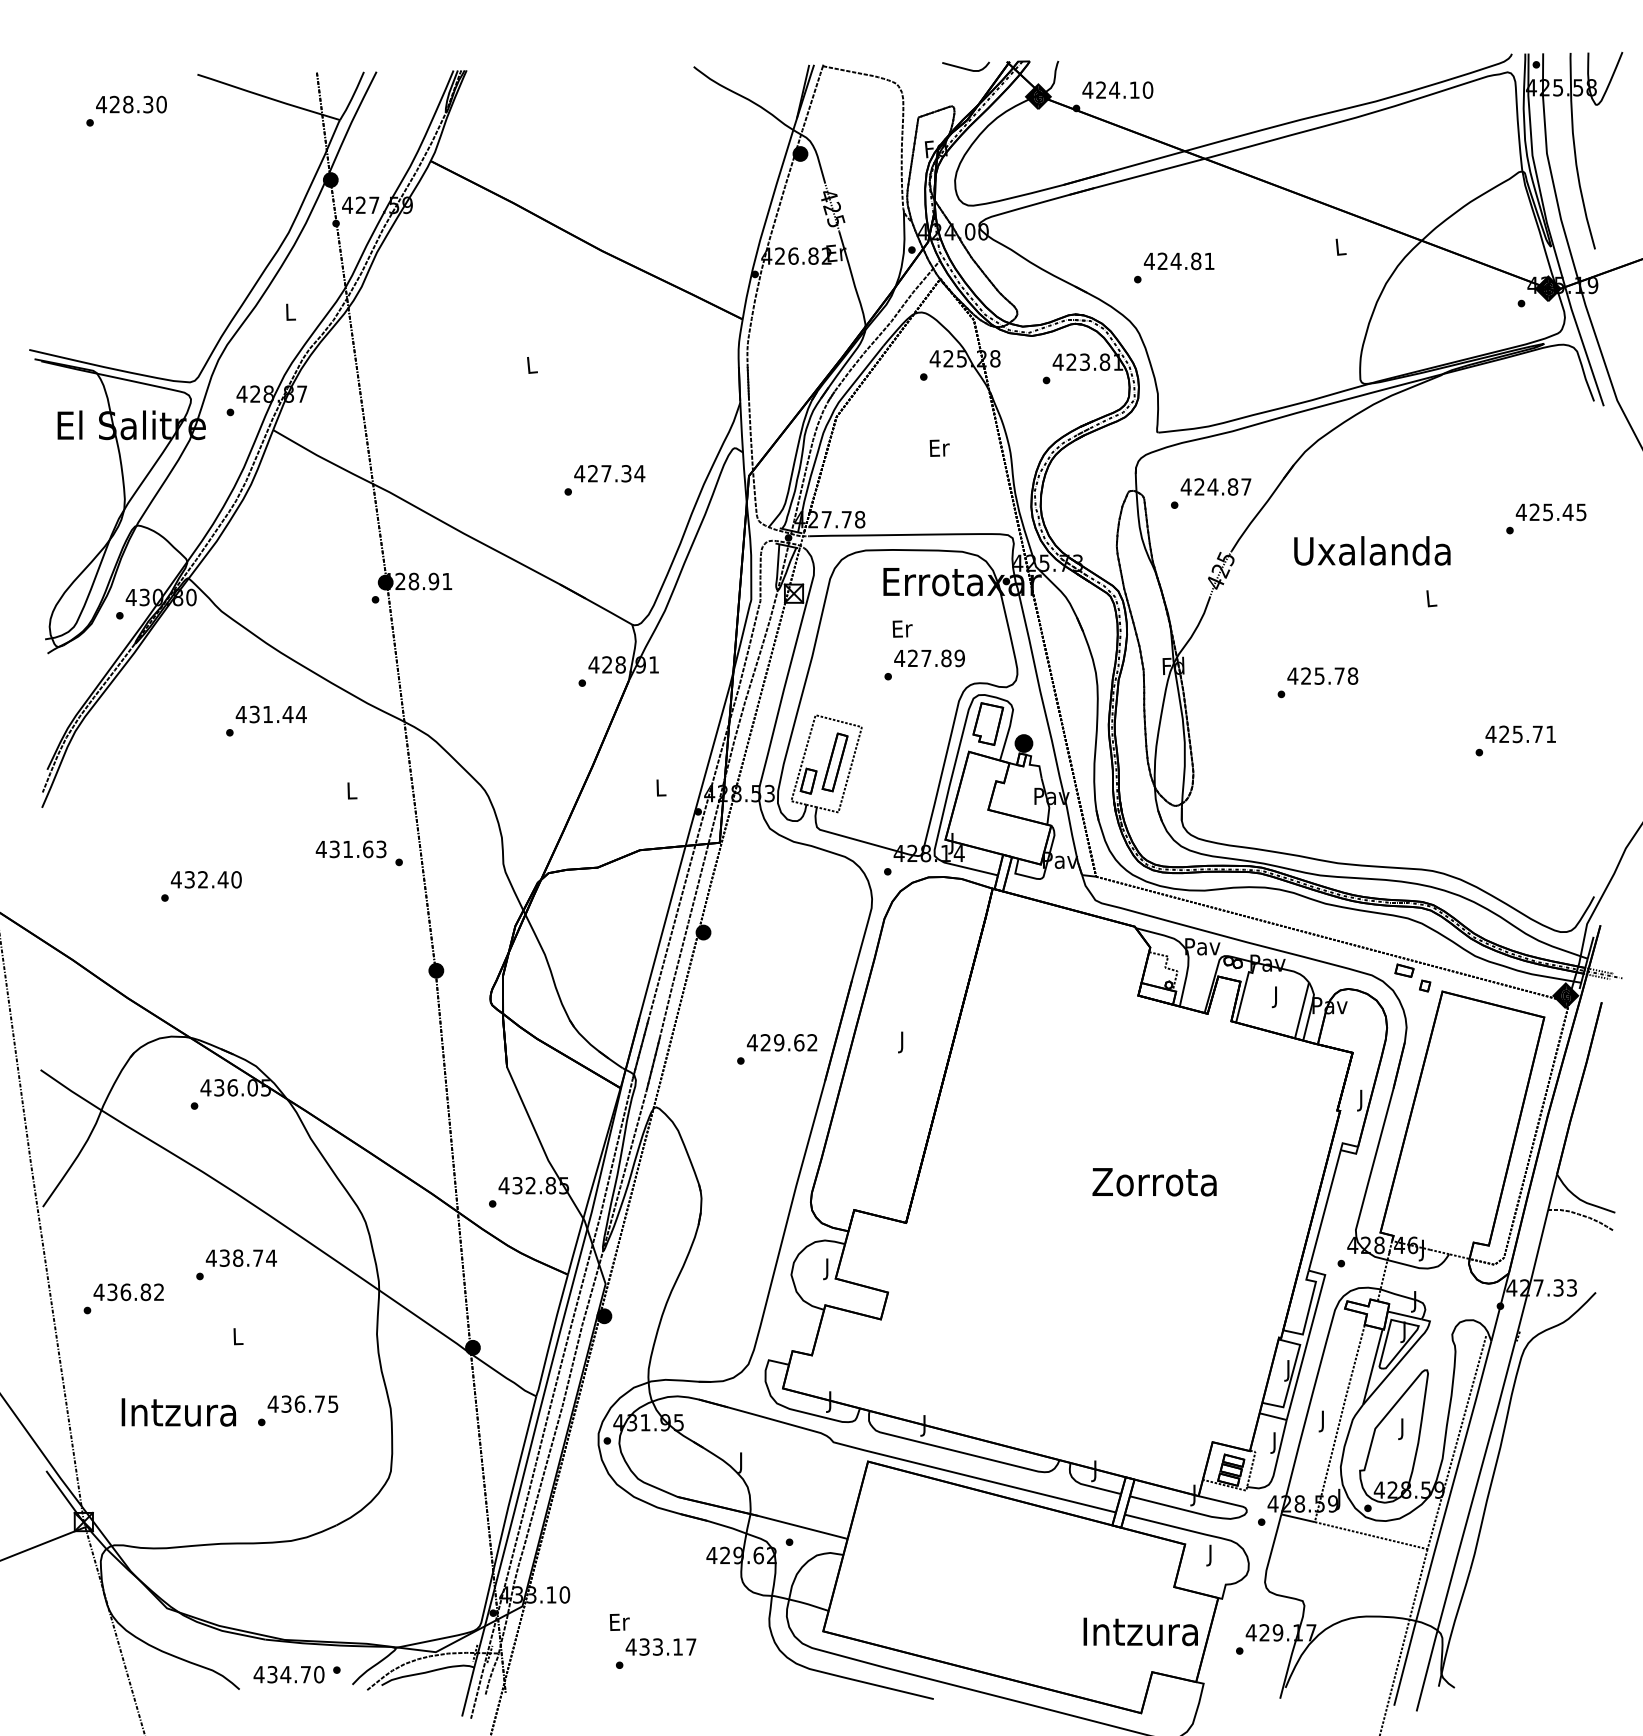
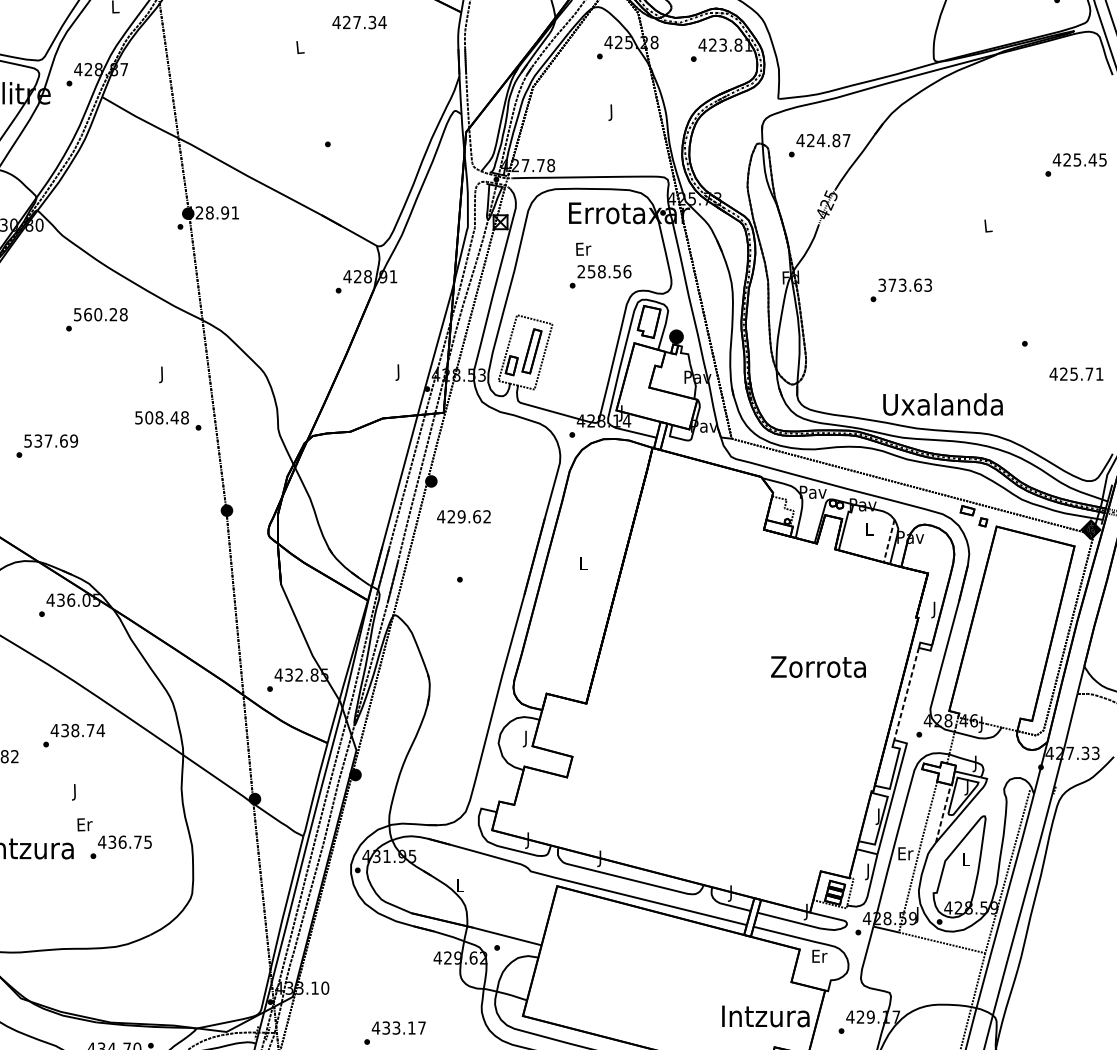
text: (939, 450) -> (611, 112), Er -> J
text: (609, 473) -> (359, 22), moved
text: (1372, 550) -> (943, 404), moved
text: (929, 658) -> (604, 271), 427.89 -> 258.56
text: (1322, 675) -> (904, 284), 425.78 -> 373.63
text: (270, 714) -> (100, 314), 431.44 -> 560.28
text: (1520, 734) -> (1076, 374), moved
text: (661, 790) -> (399, 372), L -> J
text: (352, 793) -> (162, 375), L -> J
text: (350, 849) -> (161, 417), 431.63 -> 508.48
text: (205, 879) -> (50, 440), 432.40 -> 537.69
text: (1276, 997) -> (869, 531), J -> L
line: (1302, 1010) -> (889, 541), solid -> dashed
text: (782, 1042) -> (464, 516), moved
text: (902, 1042) -> (583, 565), J -> L
text: (1154, 1182) -> (818, 667), moved
line: (1324, 1210) -> (906, 694), solid -> dashed
text: (238, 1338) -> (75, 792), L -> J
line: (1372, 1366) -> (943, 813), solid -> dashed
text: (1323, 1421) -> (905, 855), J -> Er
text: (1402, 1429) -> (966, 861), J -> L
text: (741, 1462) -> (460, 886), J -> L
text: (1211, 1555) -> (819, 958), J -> Er
text: (619, 1621) -> (84, 824), moved

